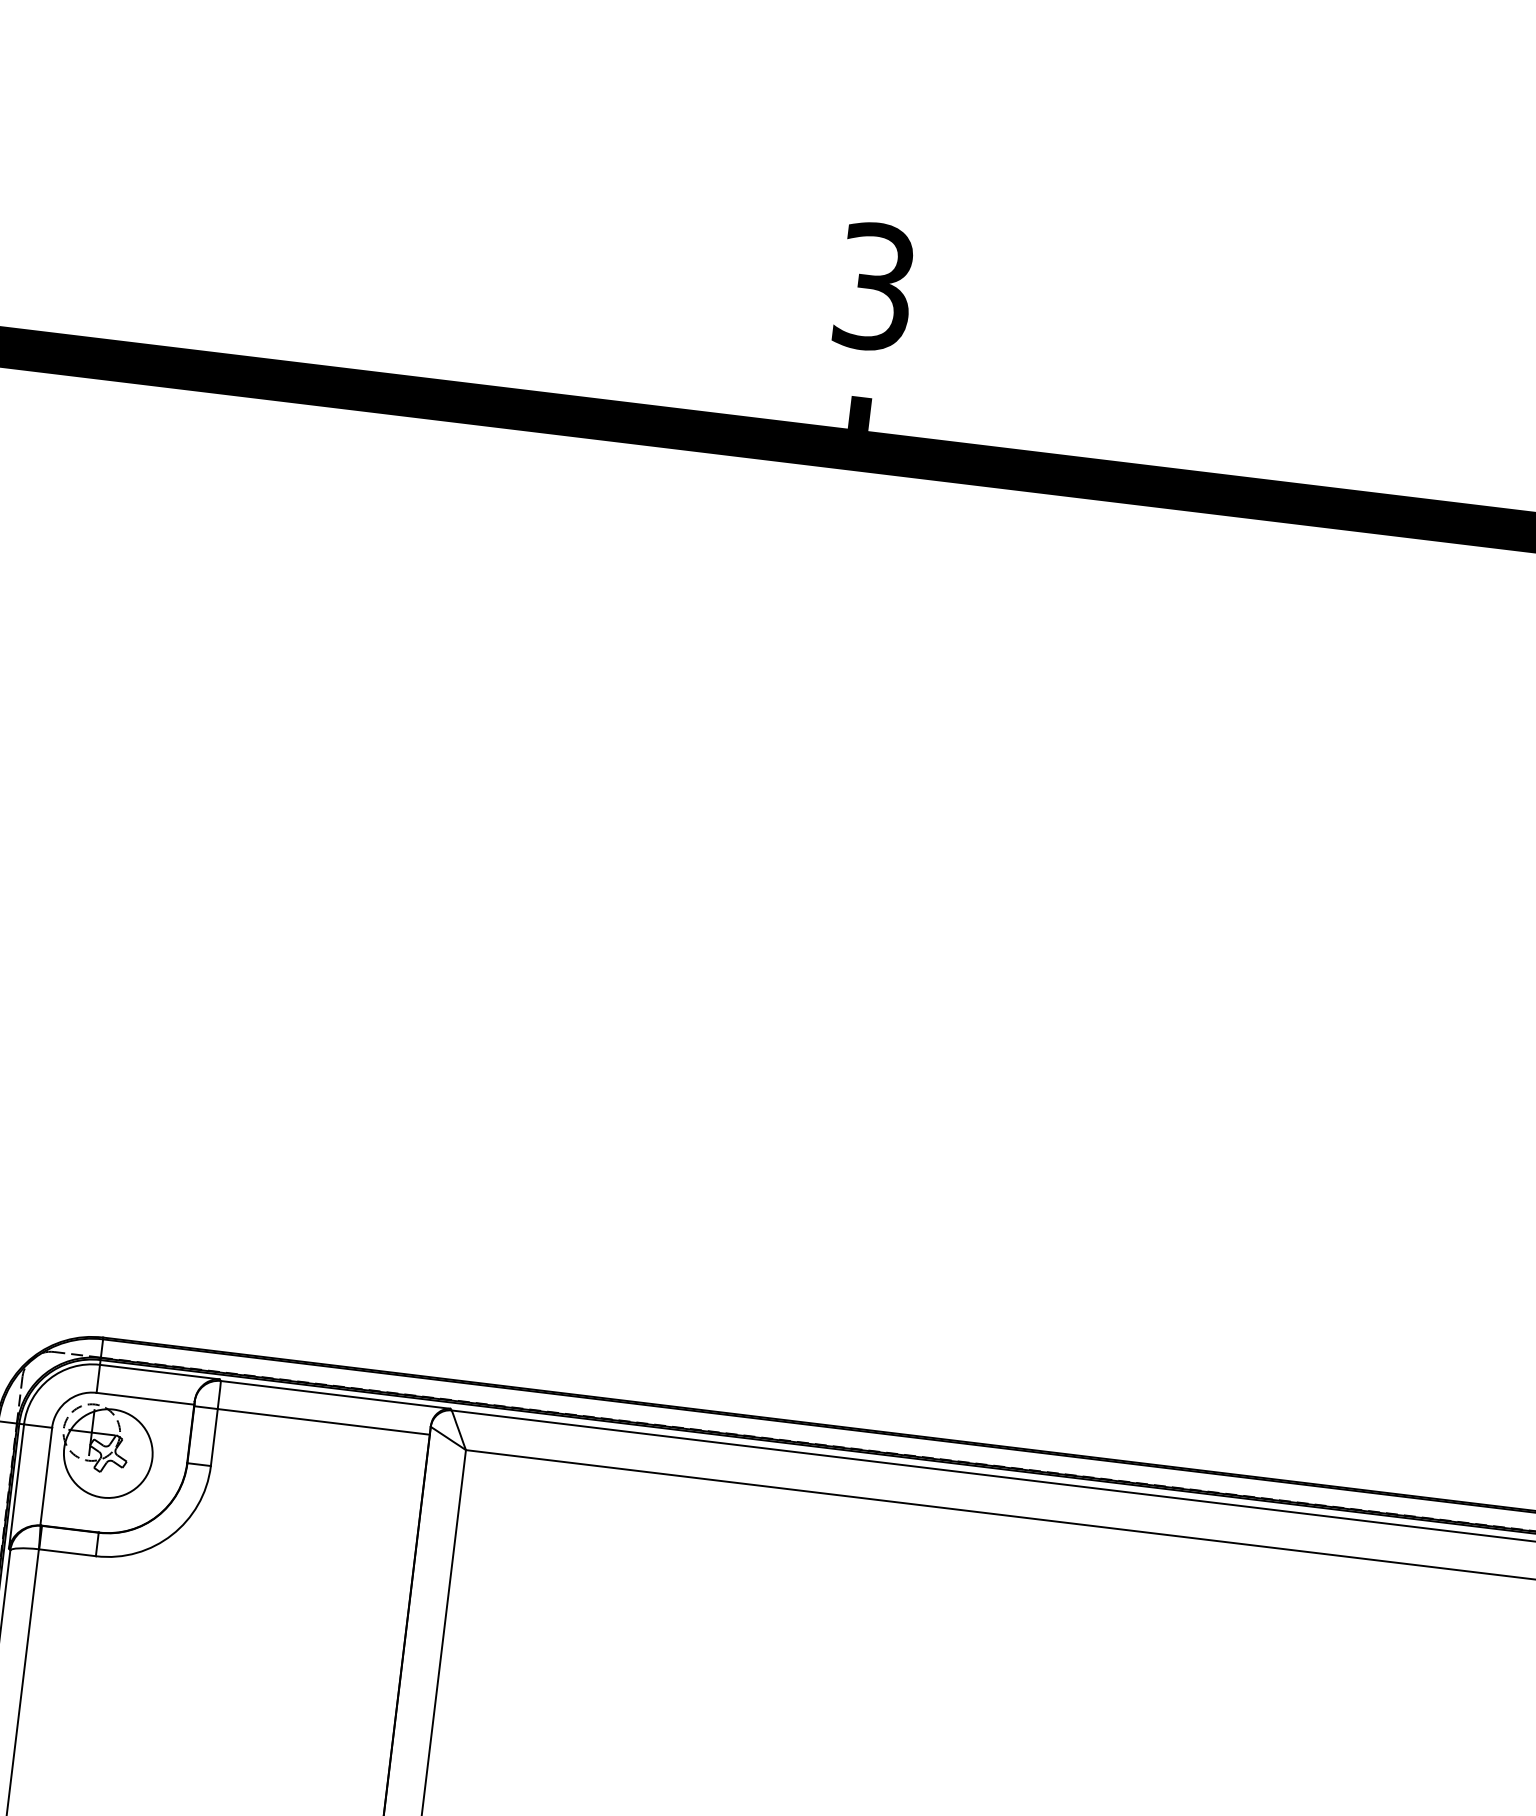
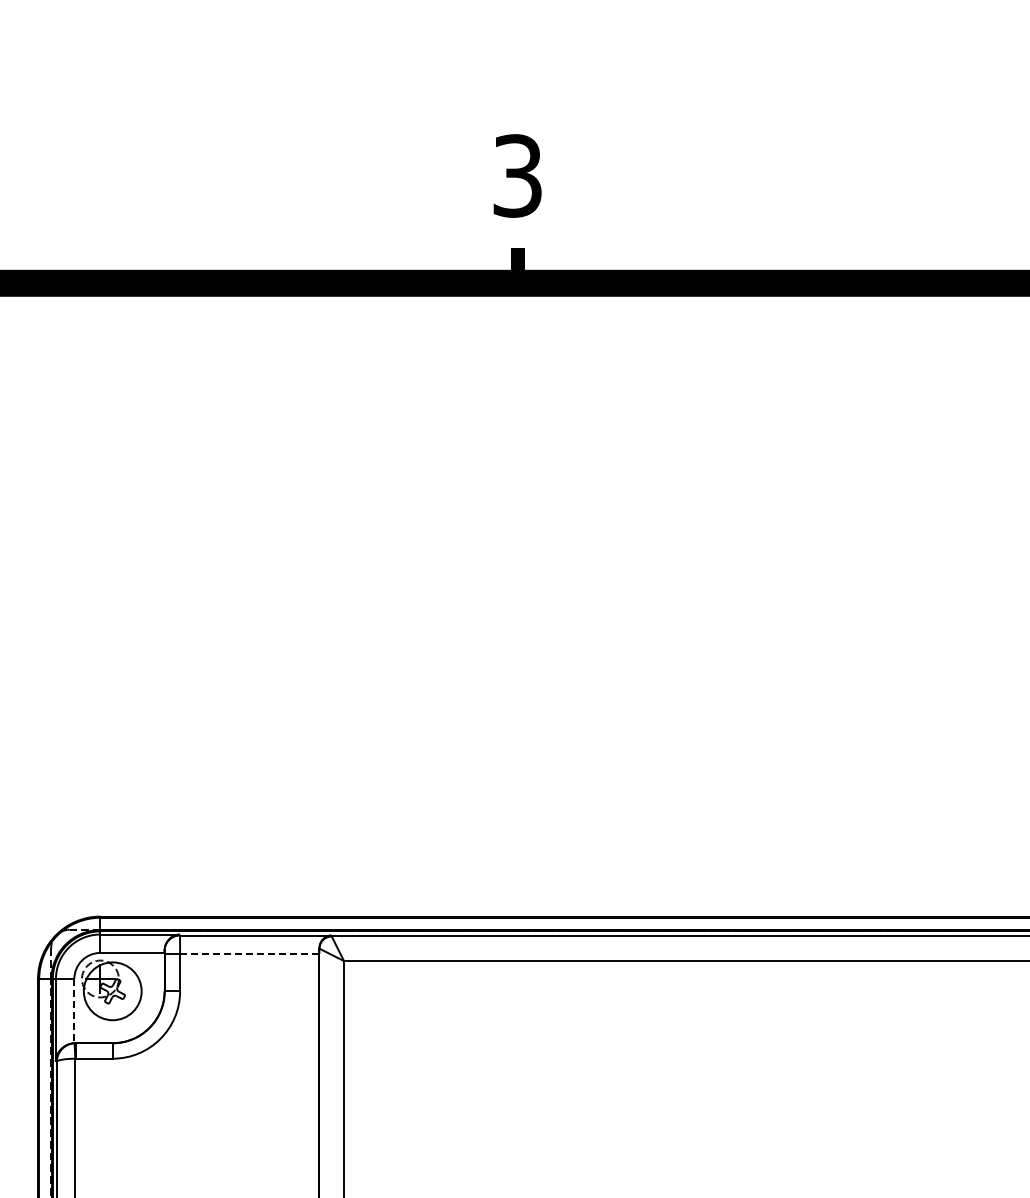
line: (323, 1421) -> (249, 953), solid -> dashed
line: (46, 1477) -> (74, 1011), solid -> dashed

